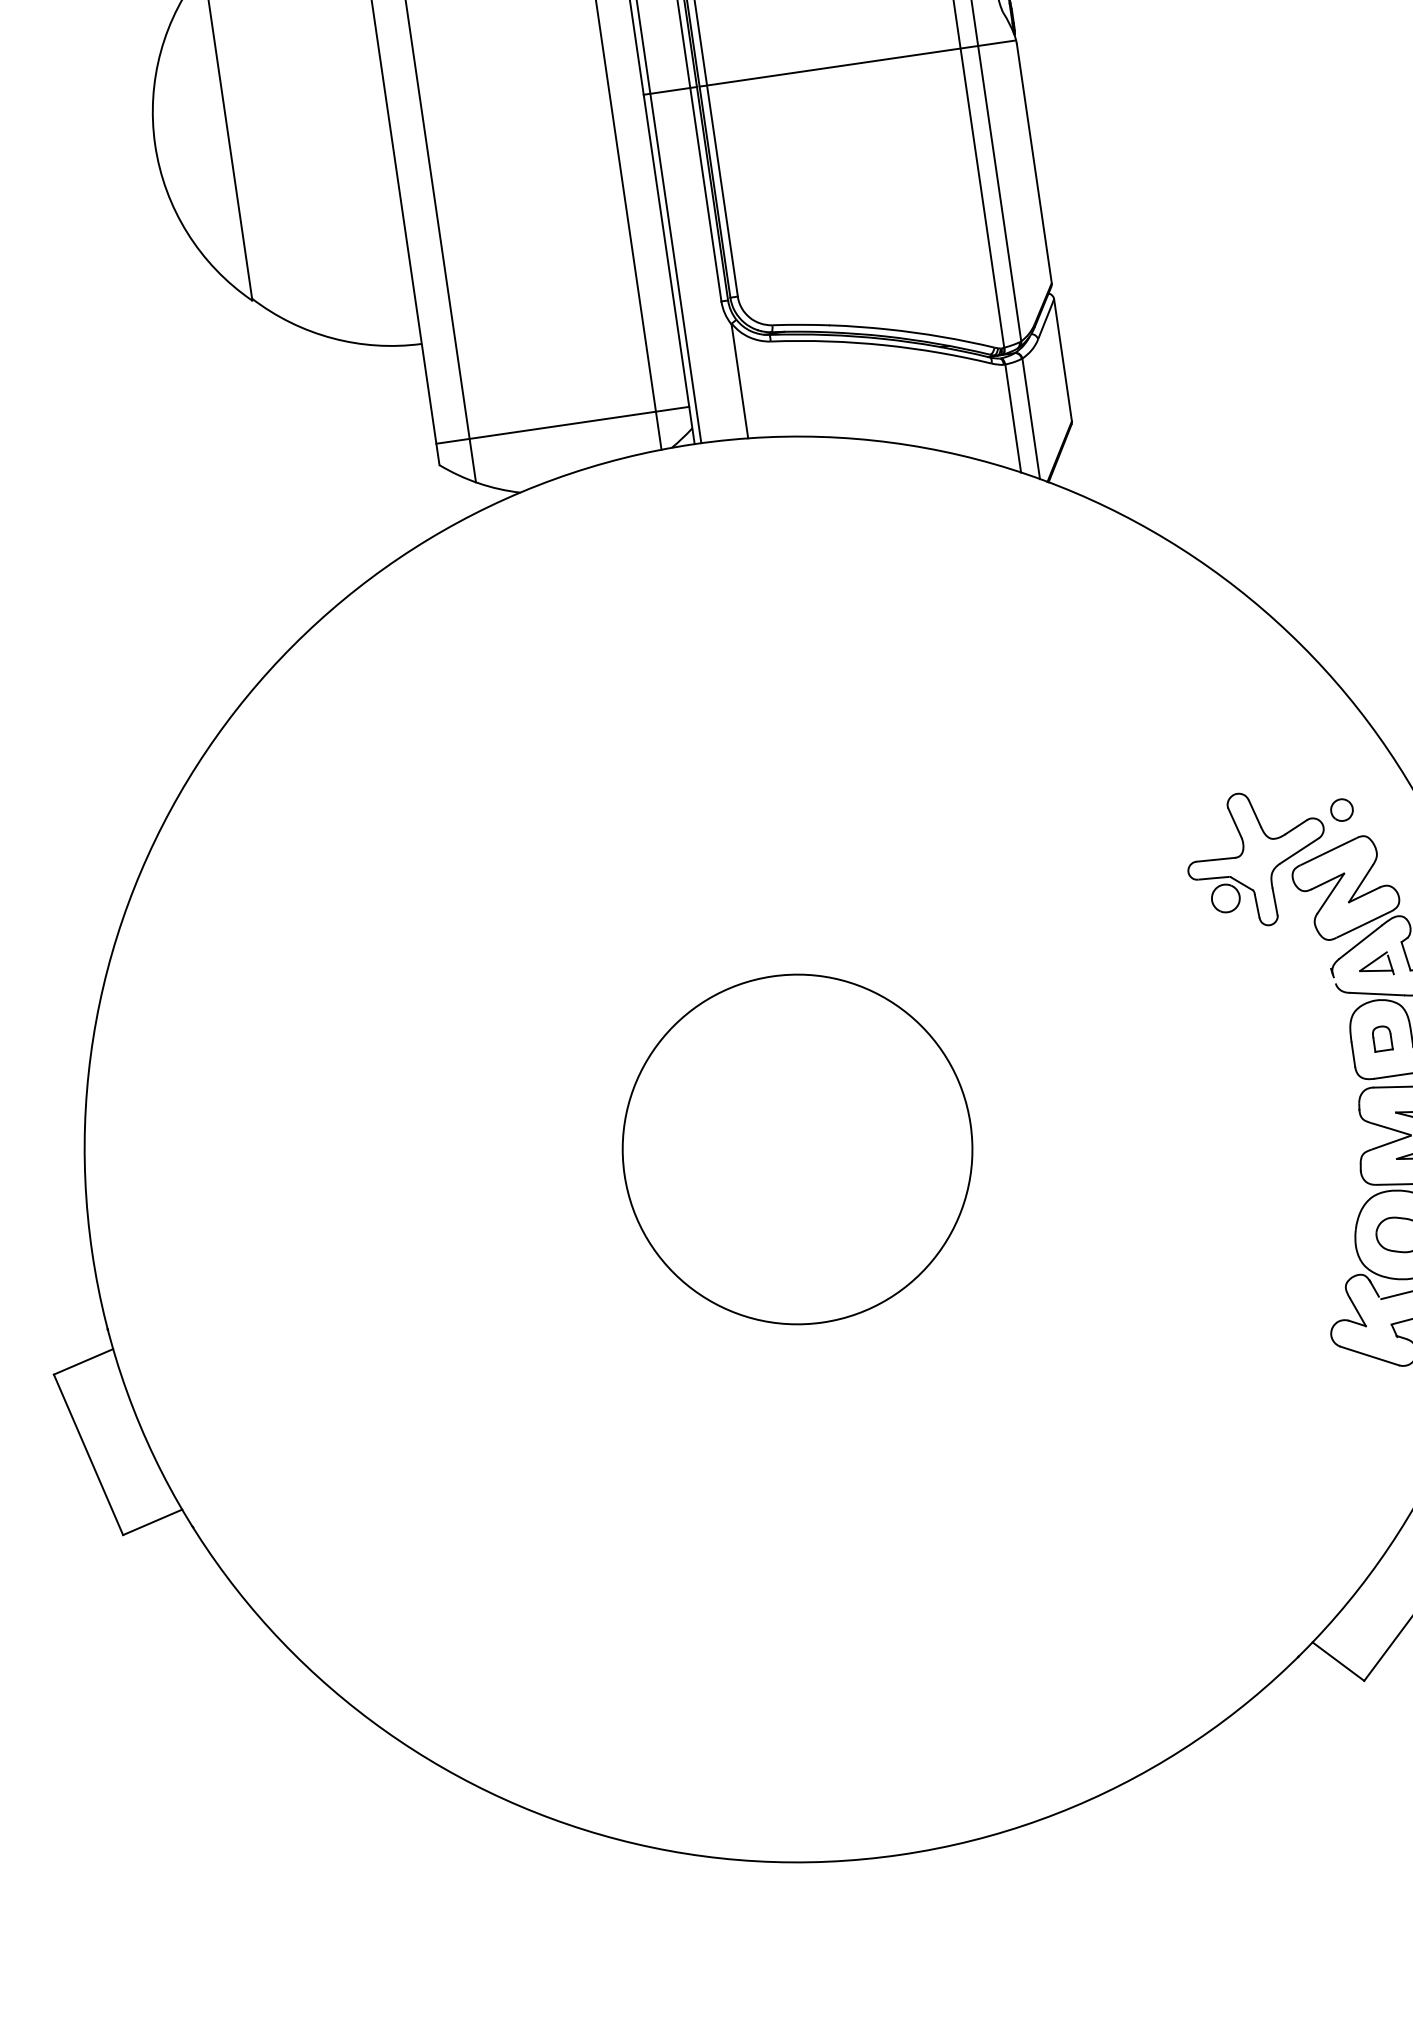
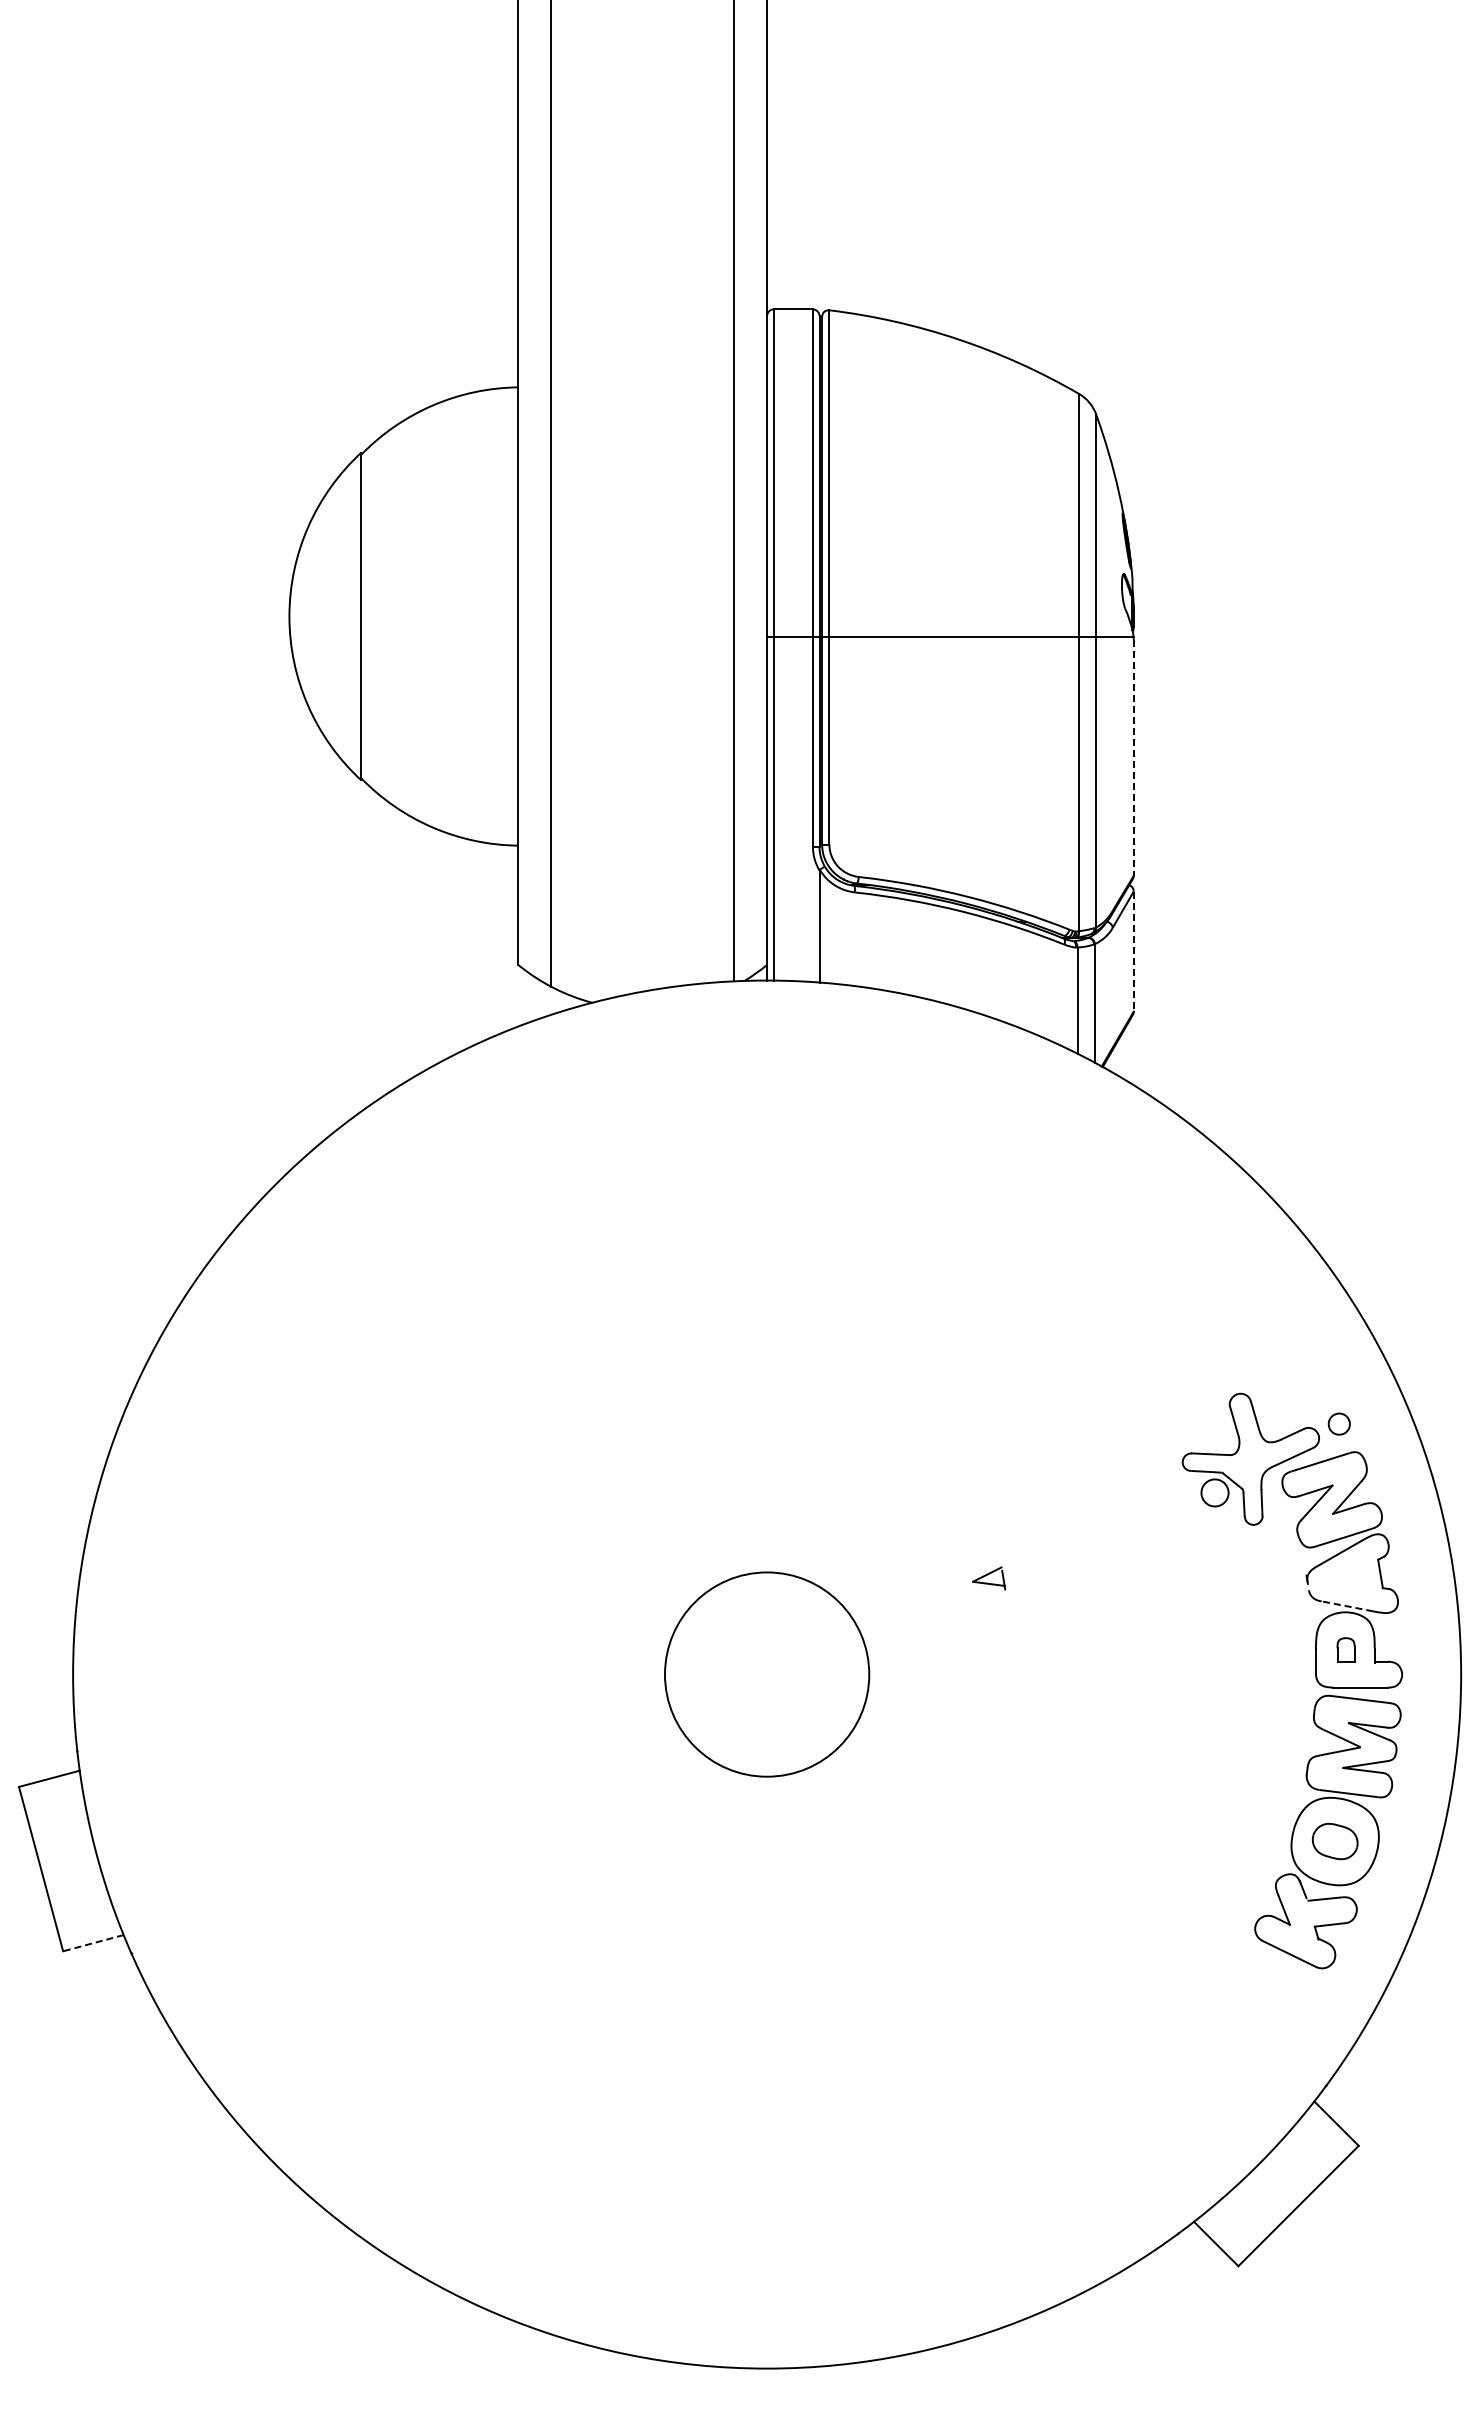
line: (1033, 163) -> (1133, 757), solid -> dashed
line: (1062, 361) -> (1133, 952), solid -> dashed
line: (562, 424) -> (642, 943), removed
part: (1376, 965) -> (989, 1578), moved
line: (1376, 994) -> (1346, 1606), solid -> dashed
circle: (796, 1149) -> (766, 1674), size x0.6
line: (151, 1522) -> (92, 1943), solid -> dashed

